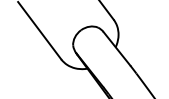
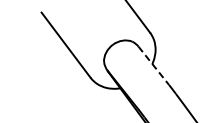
line: (117, 49) -> (154, 66), solid -> dashed

